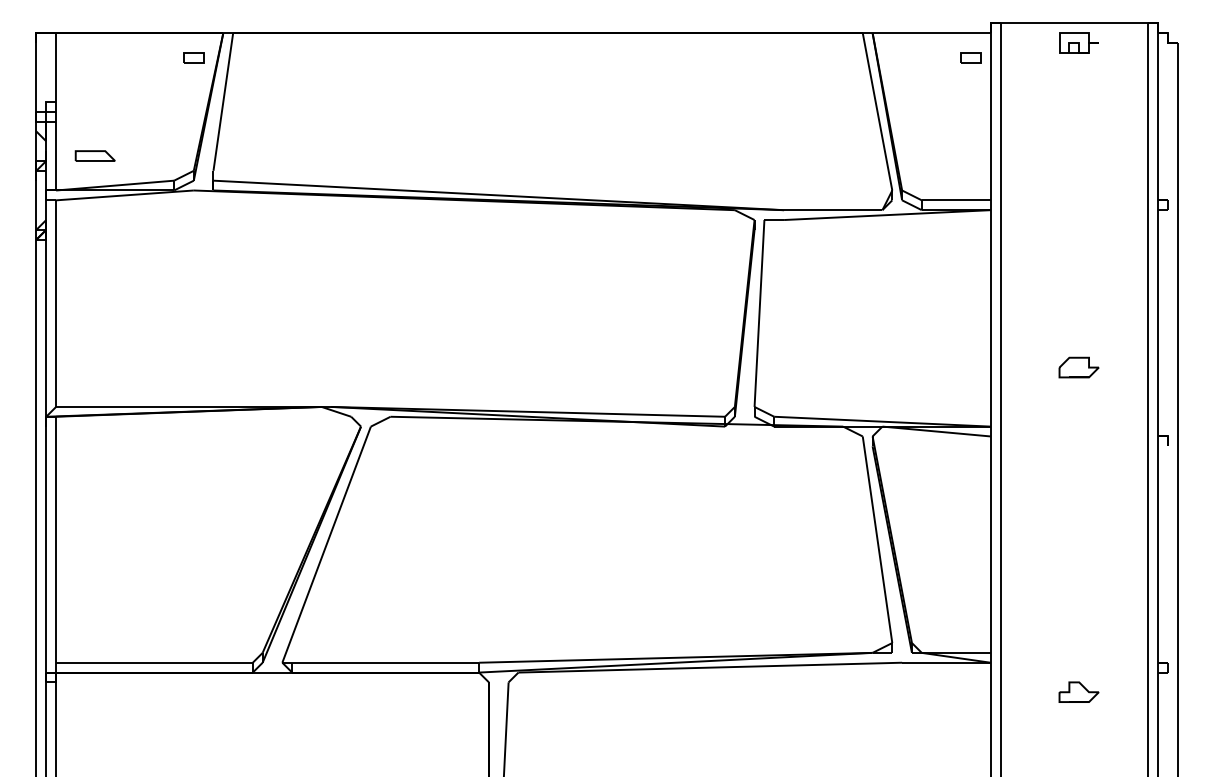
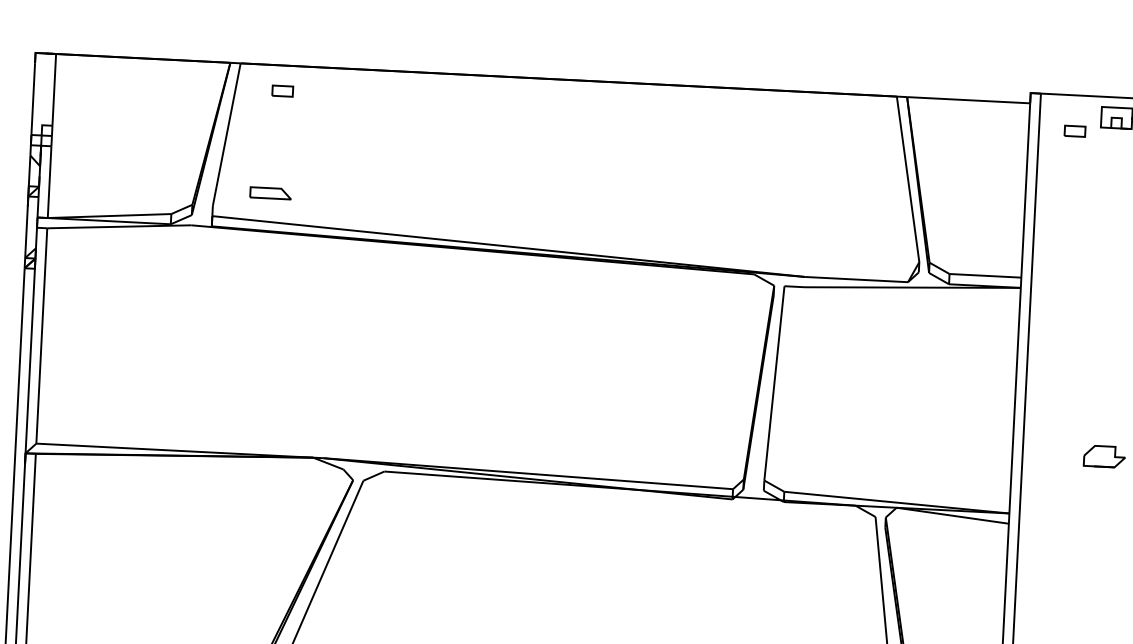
part: (193, 57) -> (282, 90), moved
part: (970, 57) -> (1074, 131), moved
part: (94, 155) -> (269, 192), moved

